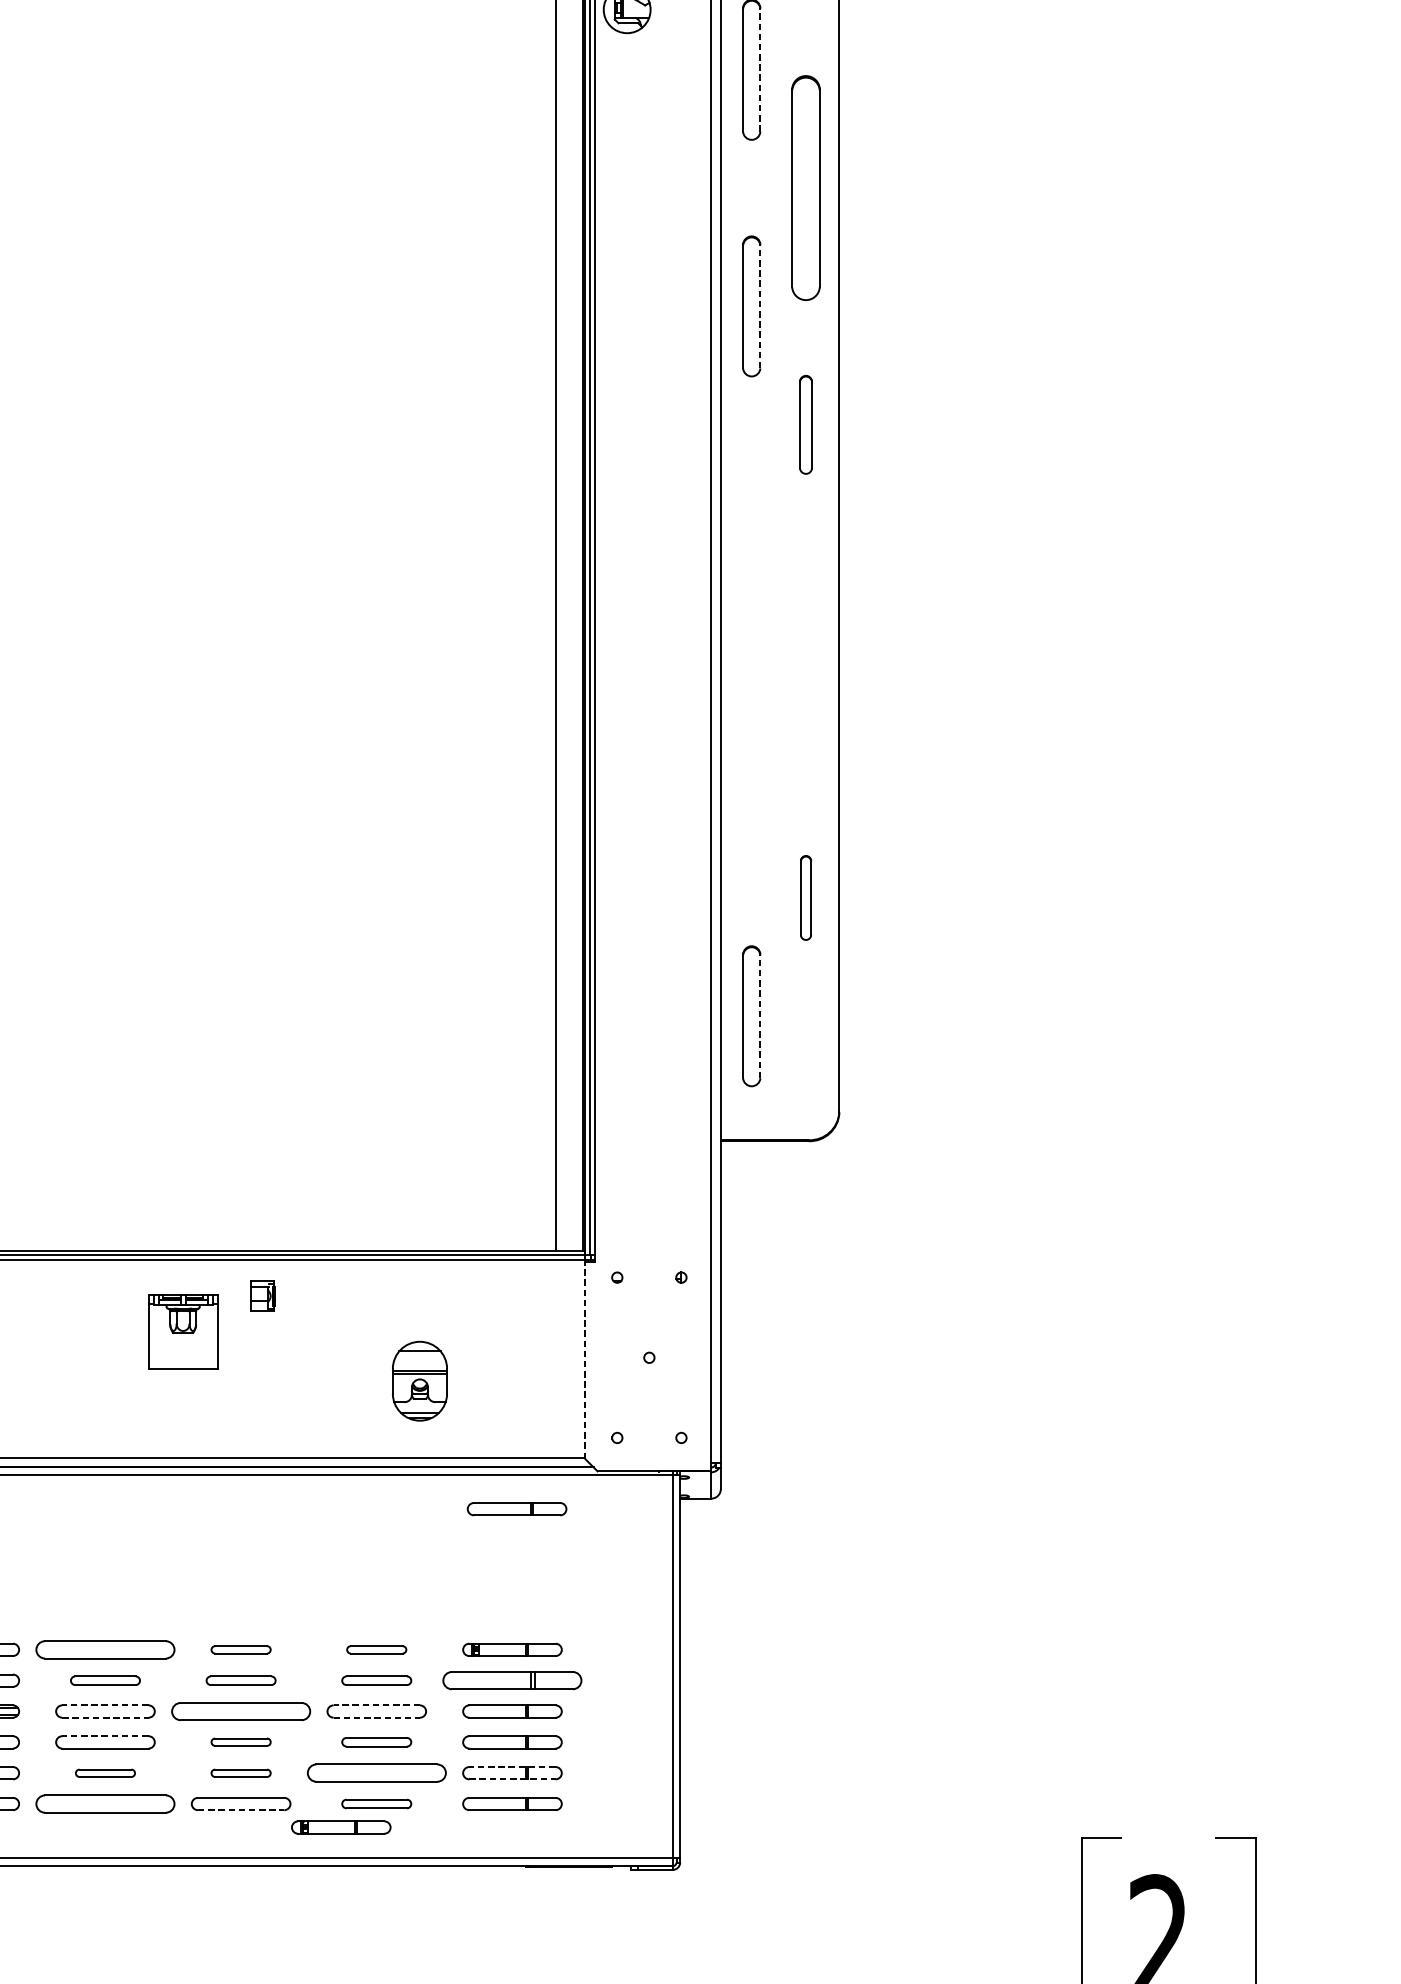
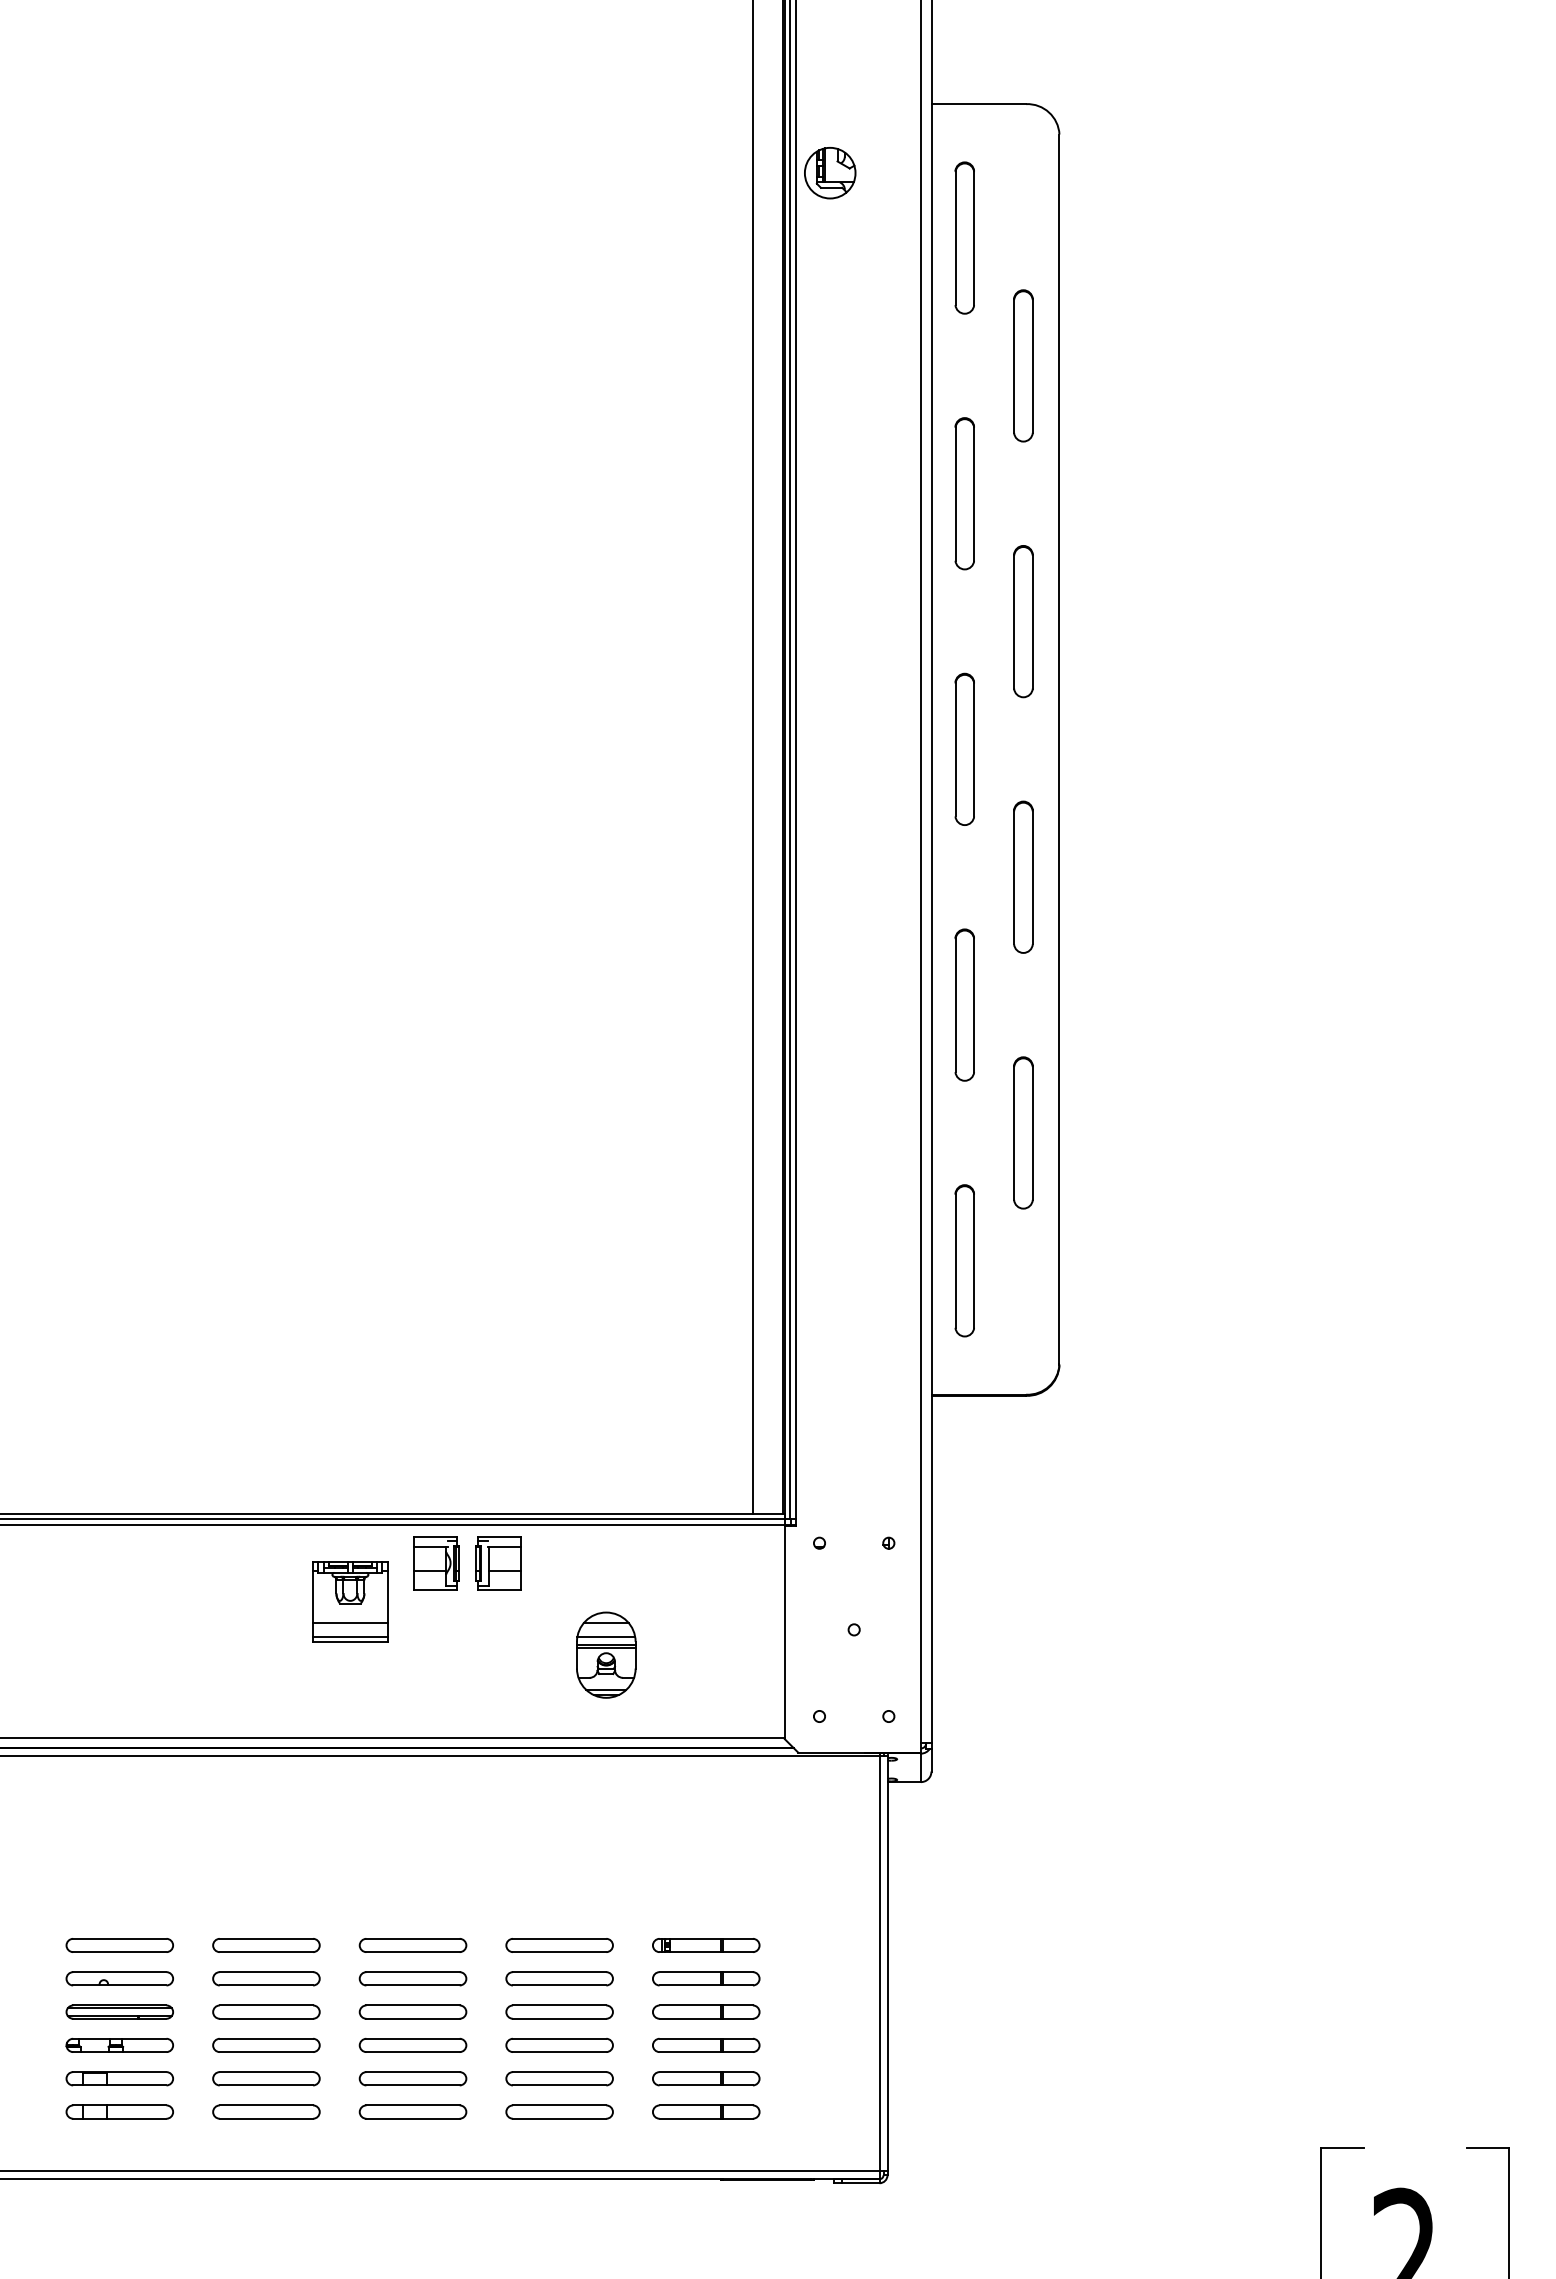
line: (760, 70) -> (974, 238), dashed -> solid
part: (806, 187) -> (1023, 365), size x0.62
line: (760, 306) -> (974, 493), dashed -> solid
part: (806, 424) -> (1023, 621), size x1.43
part: (751, 542) -> (964, 748), added
part: (806, 660) -> (1023, 876), added
part: (751, 779) -> (964, 1004), added
part: (806, 897) -> (1023, 1132), size x1.67
line: (760, 1015) -> (974, 1260), dashed -> solid
part: (262, 1296) -> (436, 1563), size x1.67
part: (320, 1296) -> (498, 1563), added
line: (183, 1350) -> (350, 1622), added
line: (584, 1360) -> (784, 1632), dashed -> solid
line: (183, 1363) -> (350, 1636), added
line: (420, 1363) -> (606, 1636), added
part: (517, 1508) -> (711, 1792), removed
part: (105, 1649) -> (266, 1945), size x0.71
part: (240, 1649) -> (412, 1945), size x1.67
part: (376, 1649) -> (559, 1945), size x1.67
part: (105, 1680) -> (266, 1978), size x1.43
part: (240, 1680) -> (412, 1978), size x1.43
part: (376, 1680) -> (559, 1978), size x1.43
part: (512, 1680) -> (706, 1978), size x0.71
line: (105, 1705) -> (266, 2005), dashed -> solid
line: (376, 1705) -> (559, 2005), dashed -> solid
part: (240, 1710) -> (412, 2011), size x0.71
line: (105, 1717) -> (266, 2018), dashed -> solid
line: (376, 1717) -> (559, 2018), dashed -> solid
line: (105, 1735) -> (266, 2038), dashed -> solid
part: (240, 1741) -> (412, 2044), size x1.67
part: (376, 1741) -> (559, 2044), size x1.43
line: (512, 1767) -> (706, 2072), dashed -> solid
part: (105, 1772) -> (266, 2078), size x1.67
part: (240, 1772) -> (412, 2078), size x1.67
part: (376, 1772) -> (559, 2078), size x0.71
line: (512, 1779) -> (706, 2085), dashed -> solid
part: (105, 1803) -> (266, 2111), size x0.71
part: (376, 1803) -> (559, 2111), size x1.43
line: (241, 1809) -> (413, 2118), dashed -> solid
part: (341, 1827) -> (521, 2137), removed

